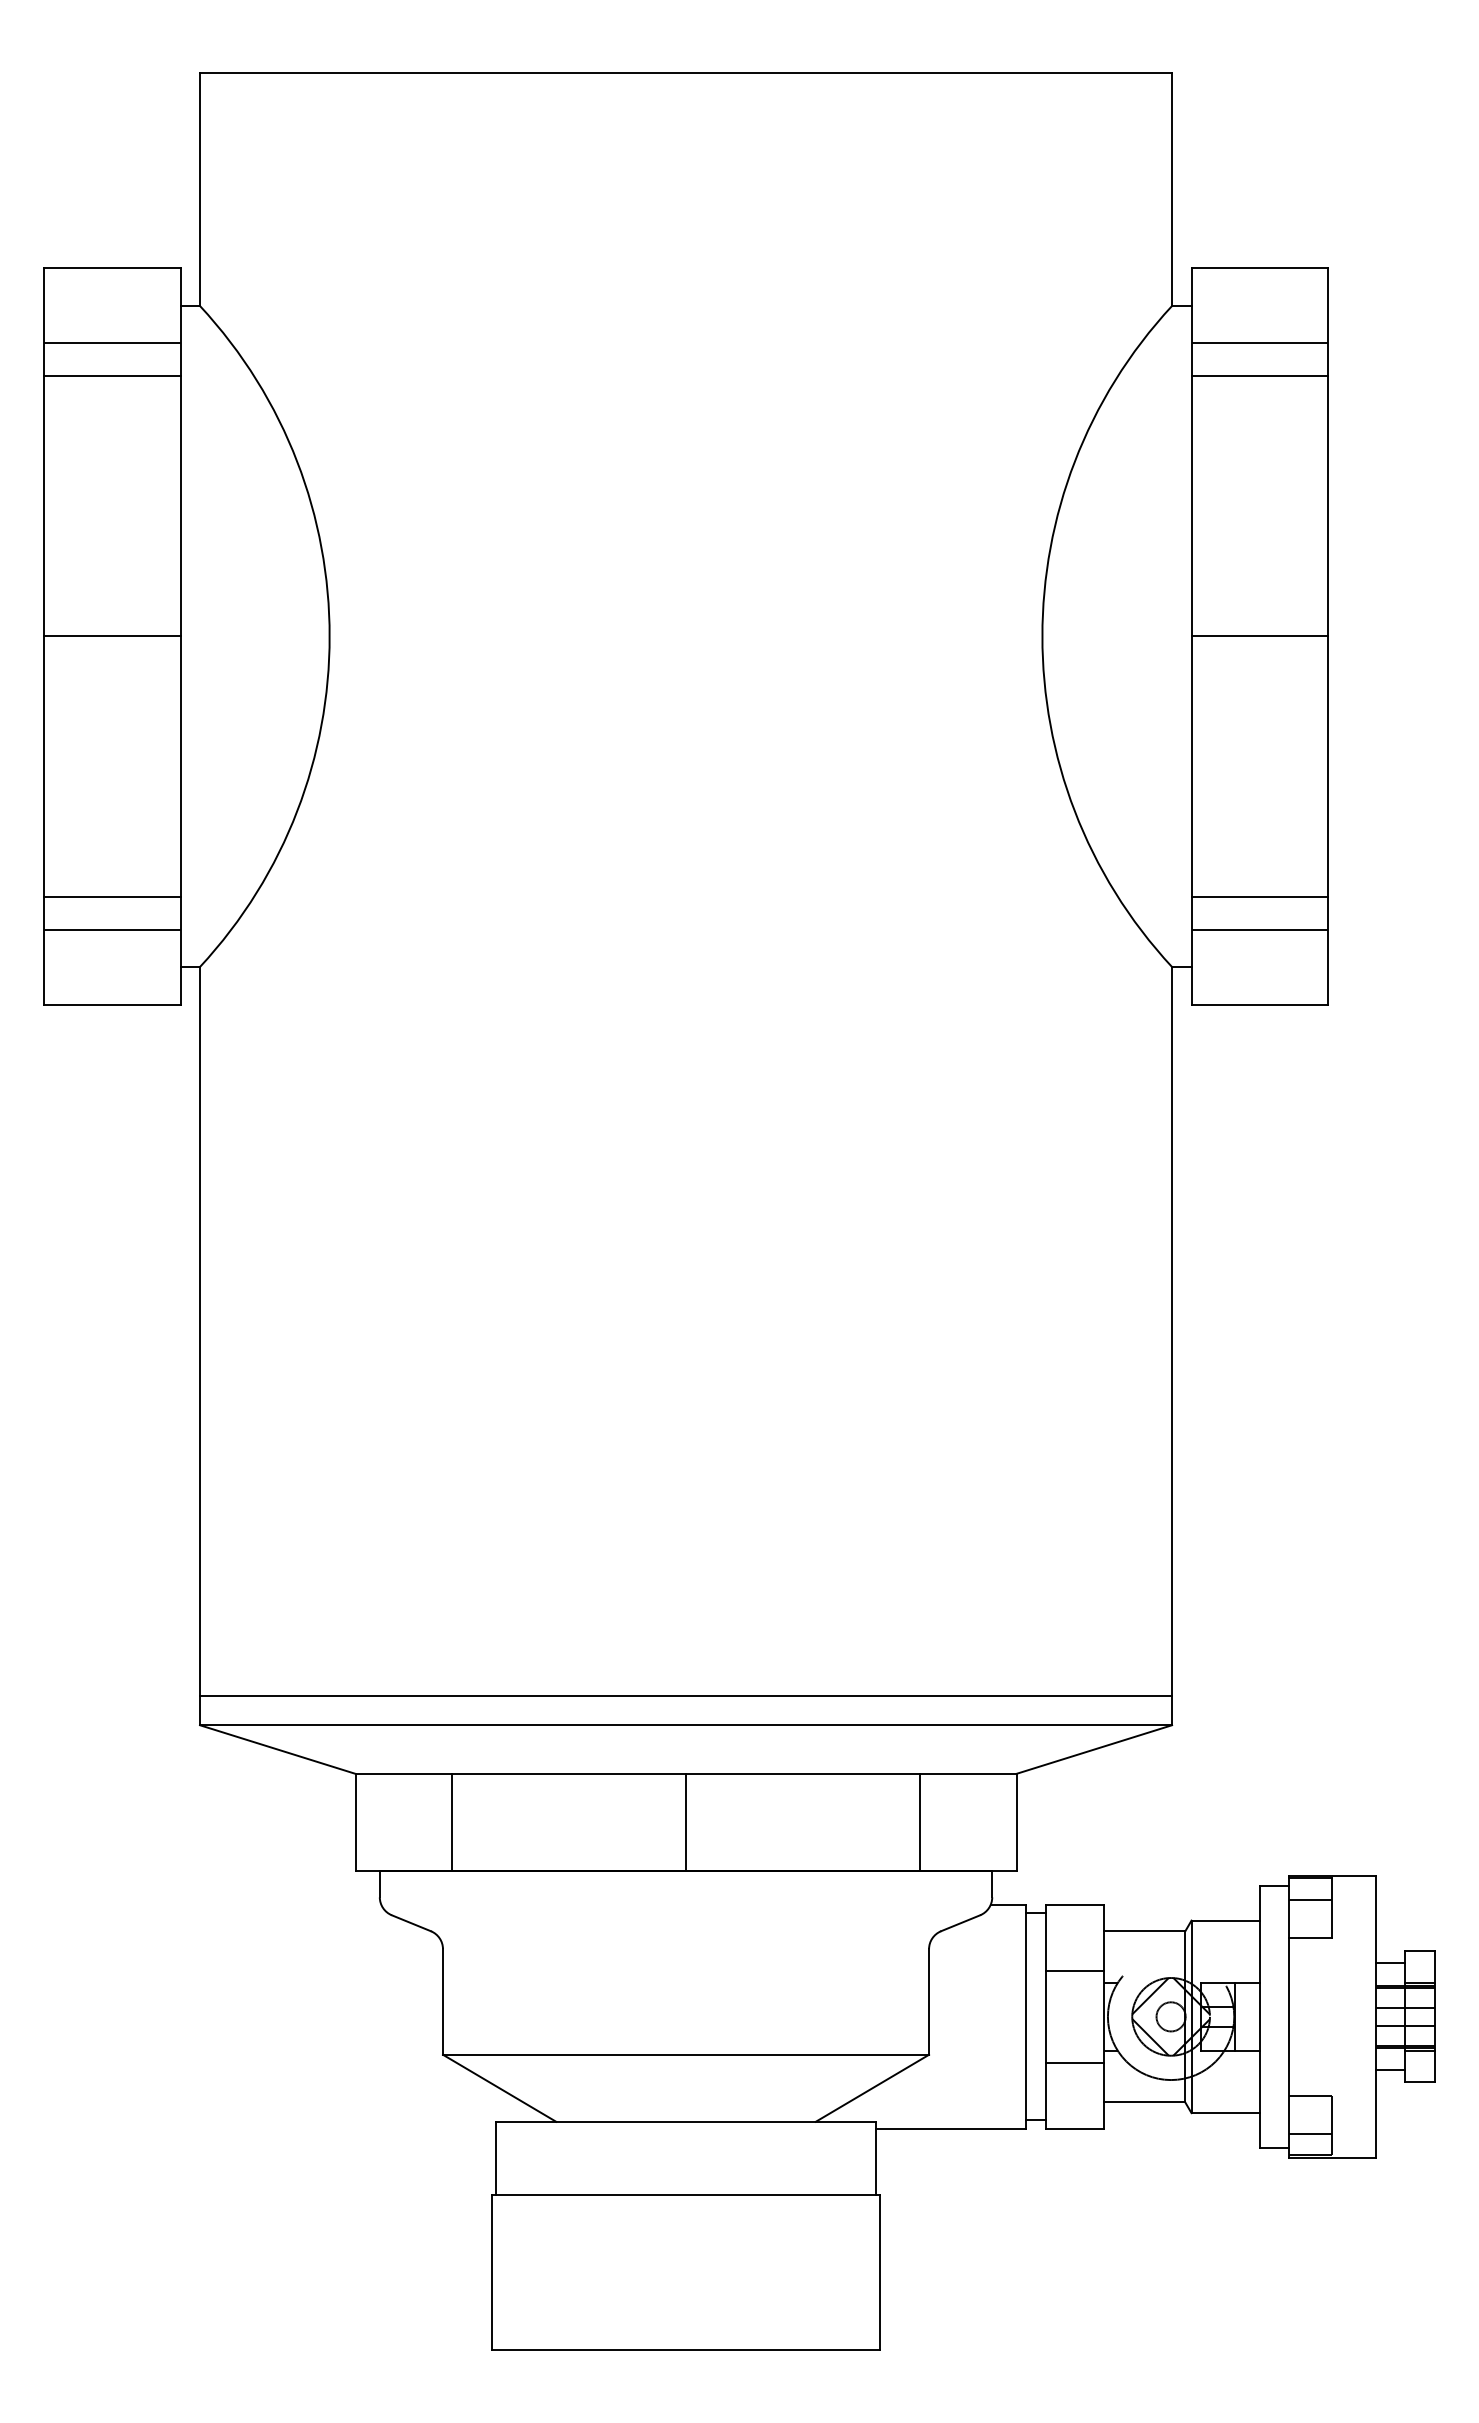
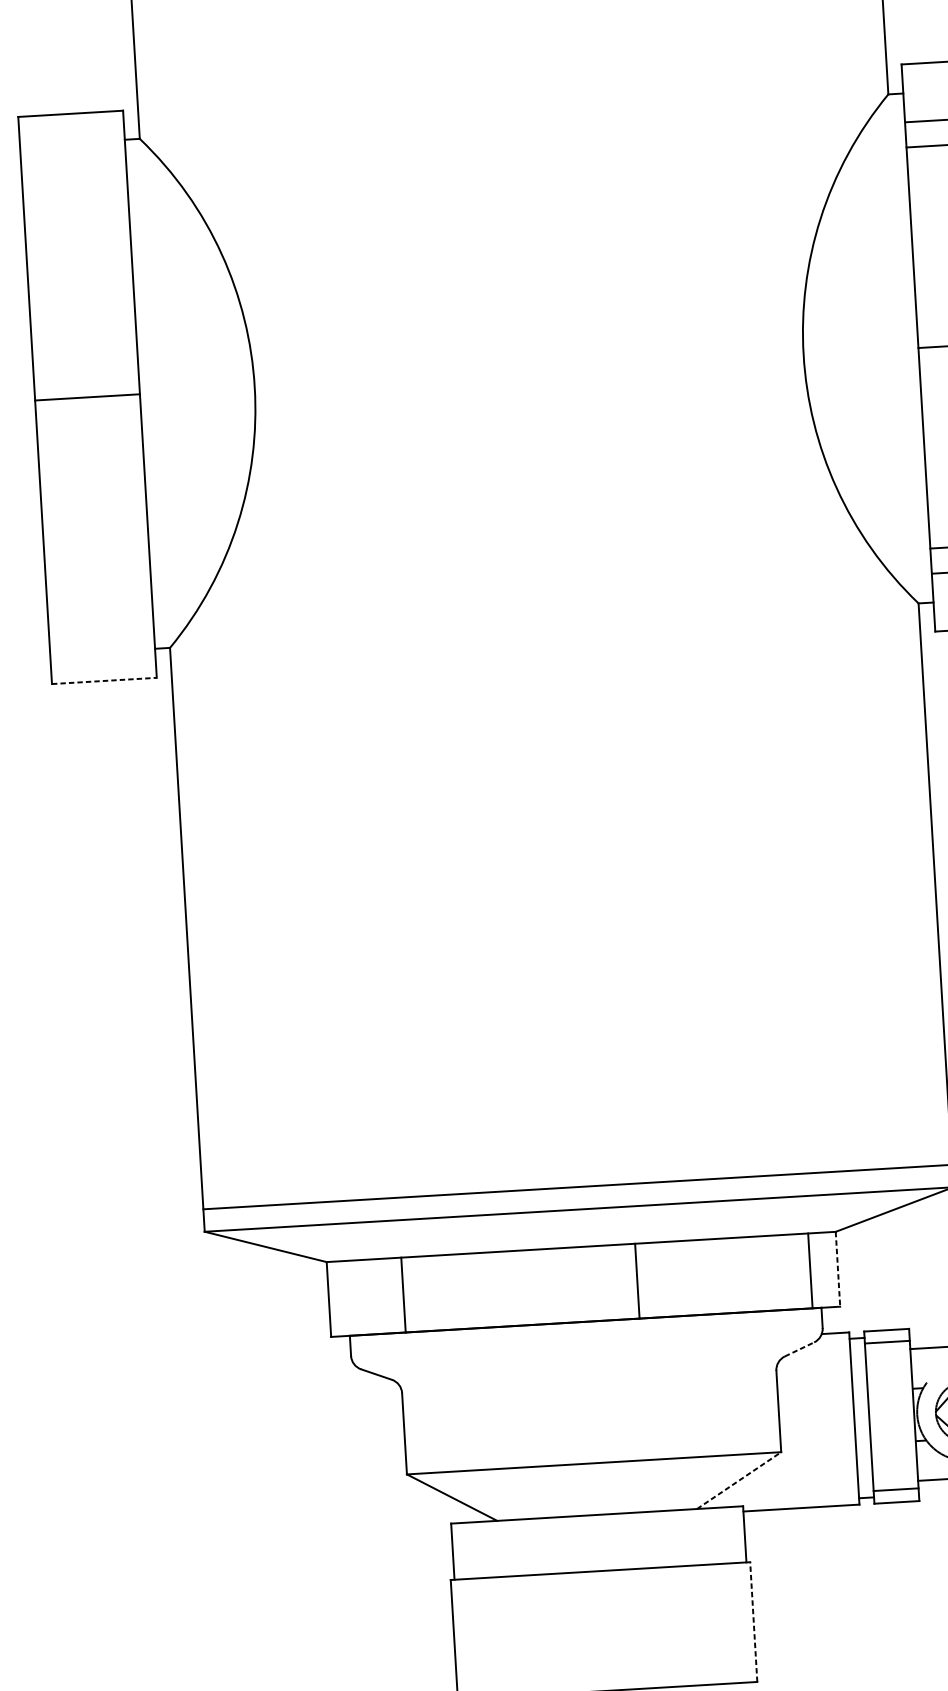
line: (112, 343) -> (74, 171), removed
line: (112, 376) -> (75, 197), removed
line: (112, 896) -> (99, 597), removed
line: (112, 929) -> (100, 623), removed
line: (112, 1004) -> (104, 680), solid -> dashed
line: (686, 1822) -> (637, 1281), moved
line: (919, 1822) -> (810, 1270), moved
line: (1016, 1822) -> (837, 1269), solid -> dashed
line: (961, 1923) -> (800, 1349), solid -> dashed
line: (1074, 1970) -> (887, 1342), moved
line: (1074, 2063) -> (895, 1489), moved
line: (872, 2088) -> (739, 1480), solid -> dashed
line: (880, 2272) -> (753, 1622), solid -> dashed

